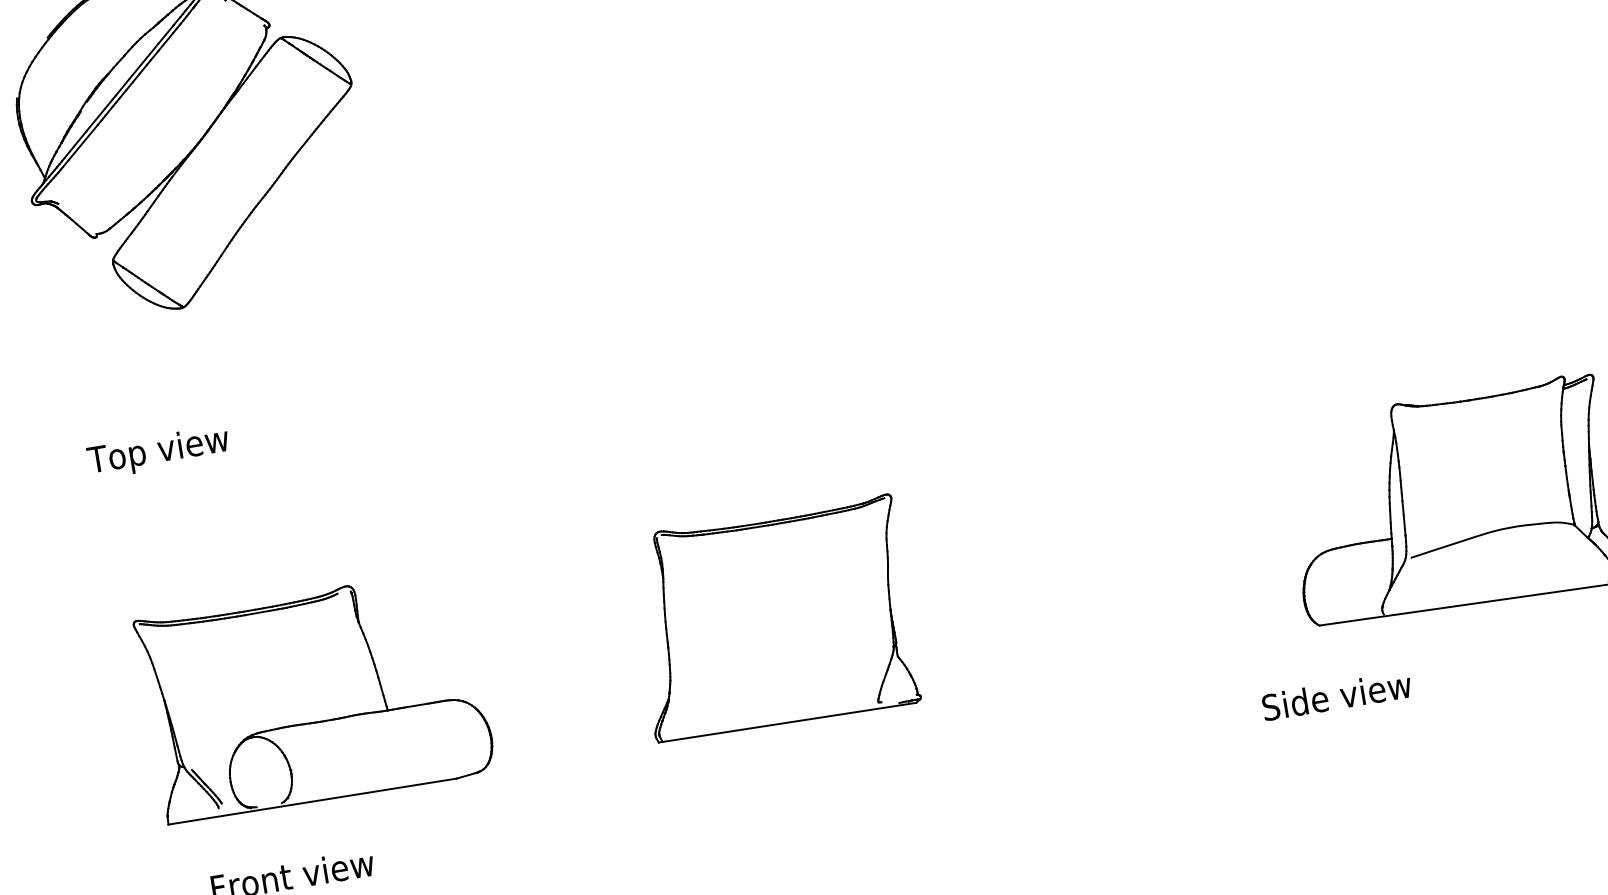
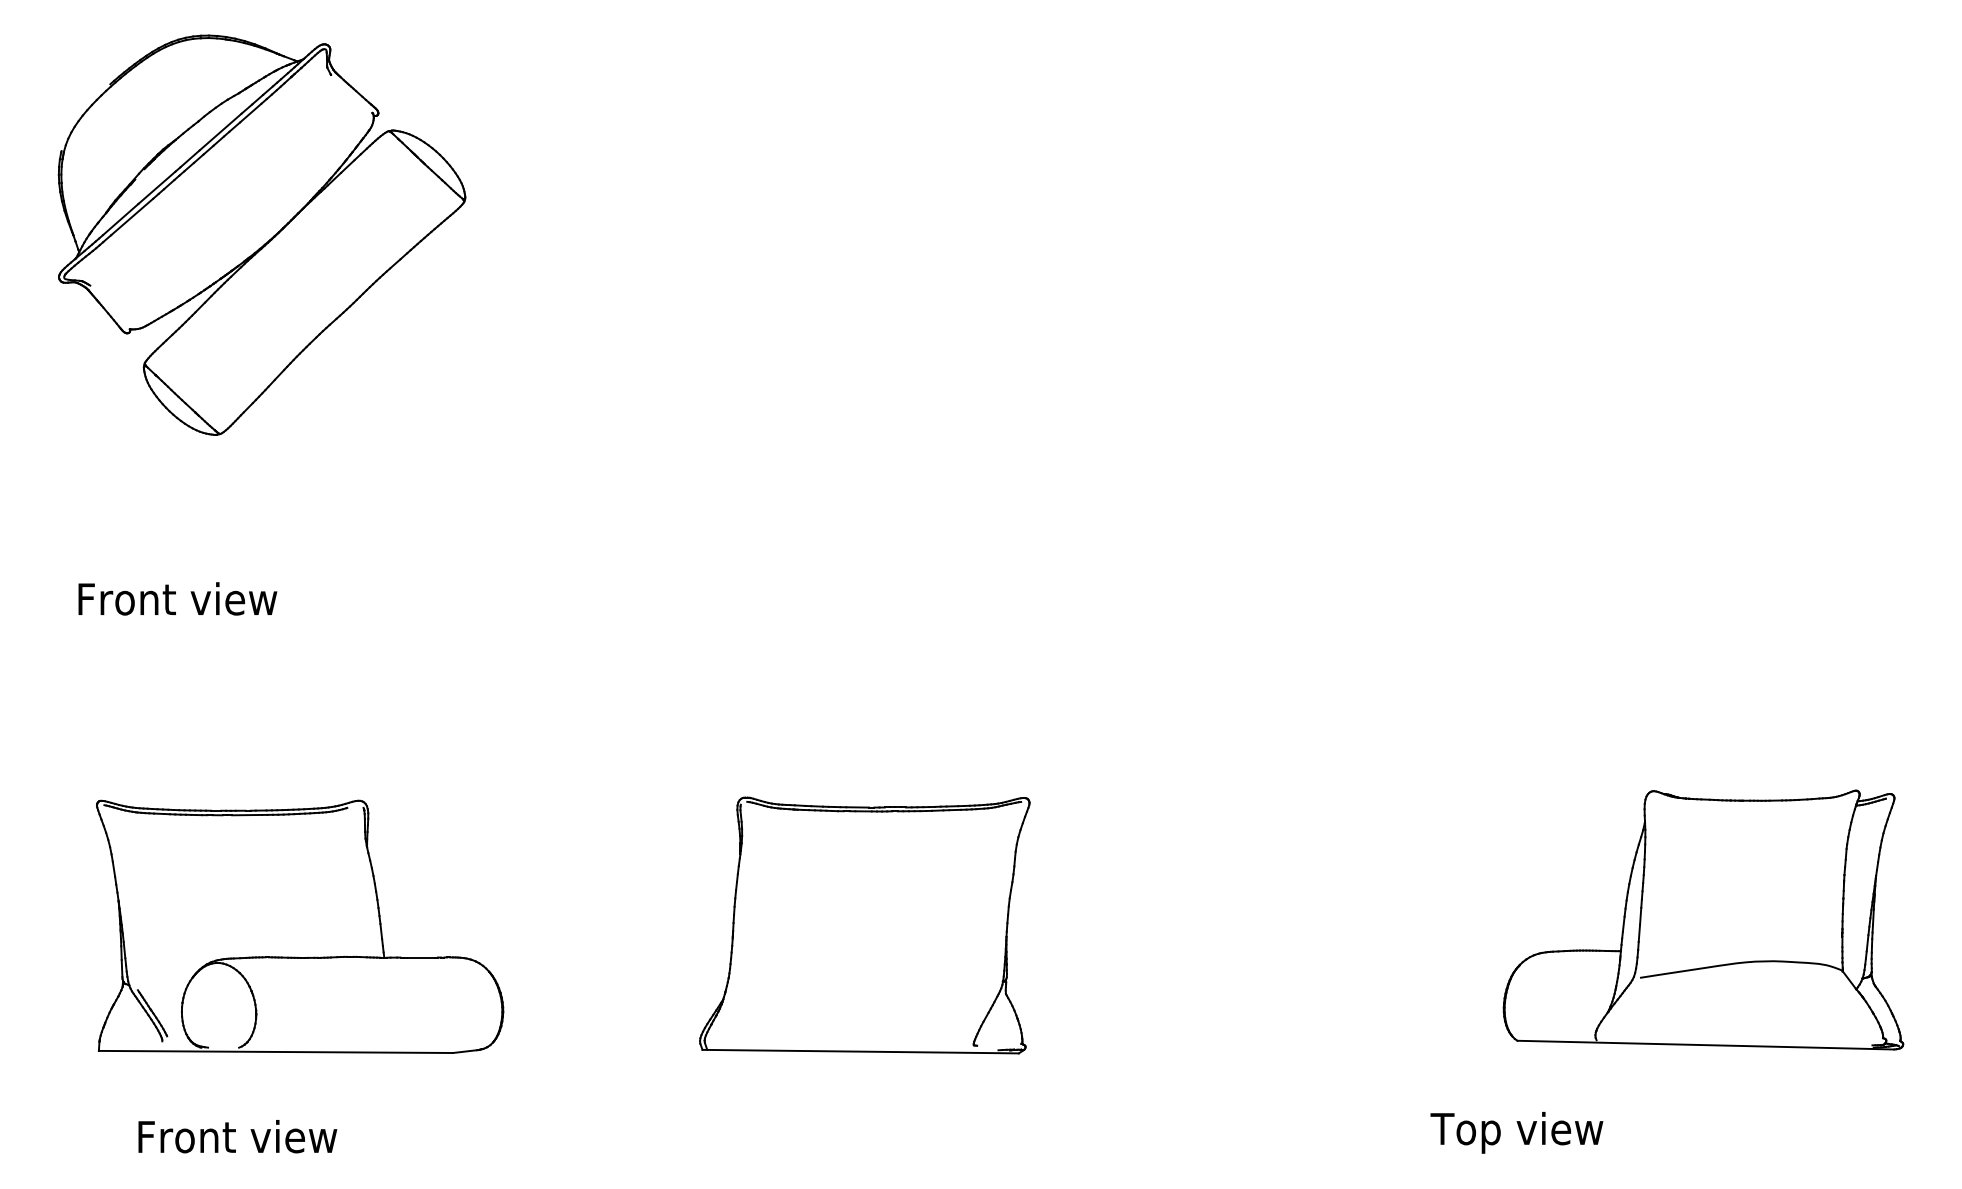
text: (170, 450) -> (175, 603), Top view -> Front view
text: (1336, 699) -> (1522, 1132), Side view -> Top view

